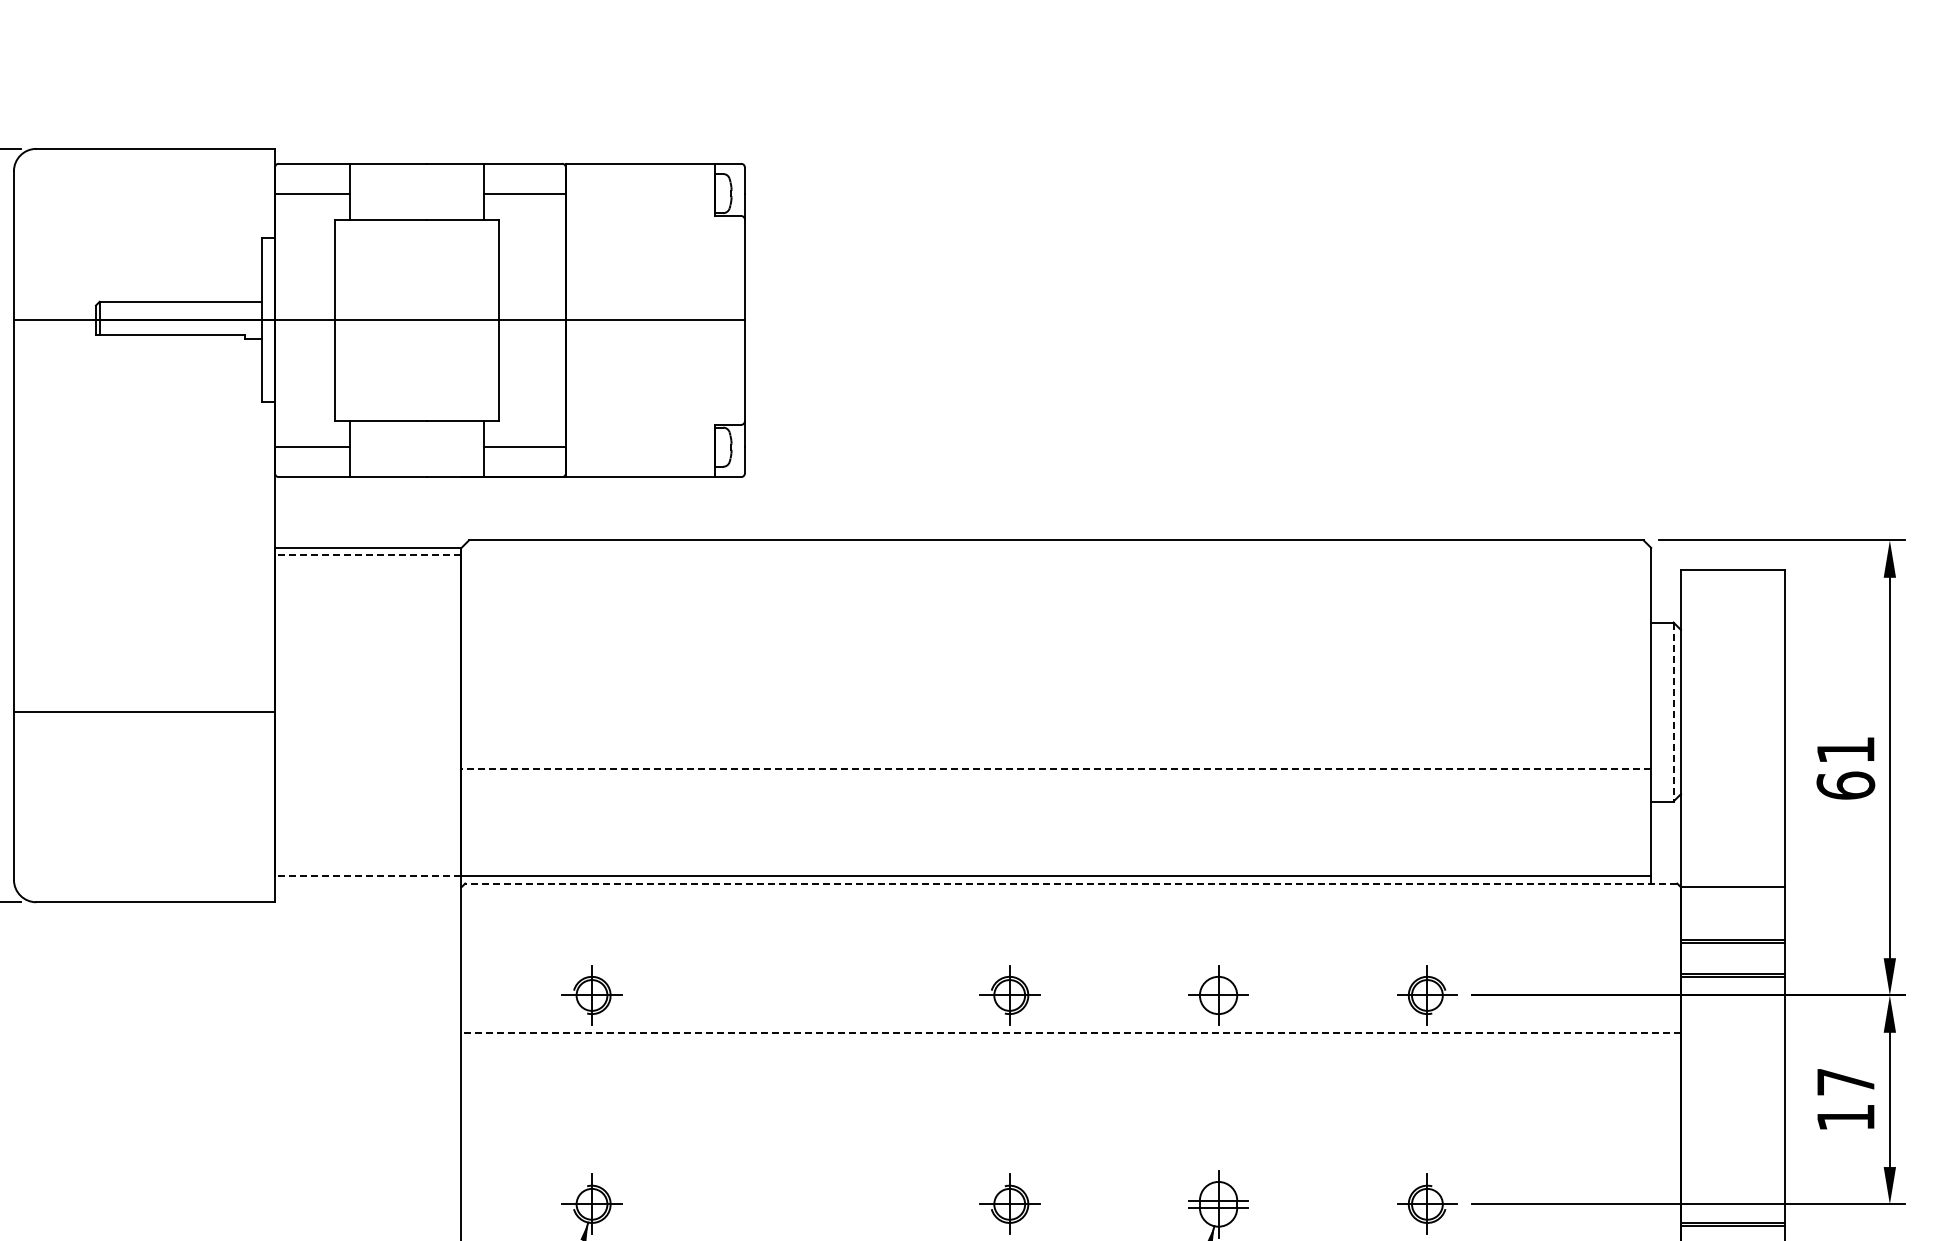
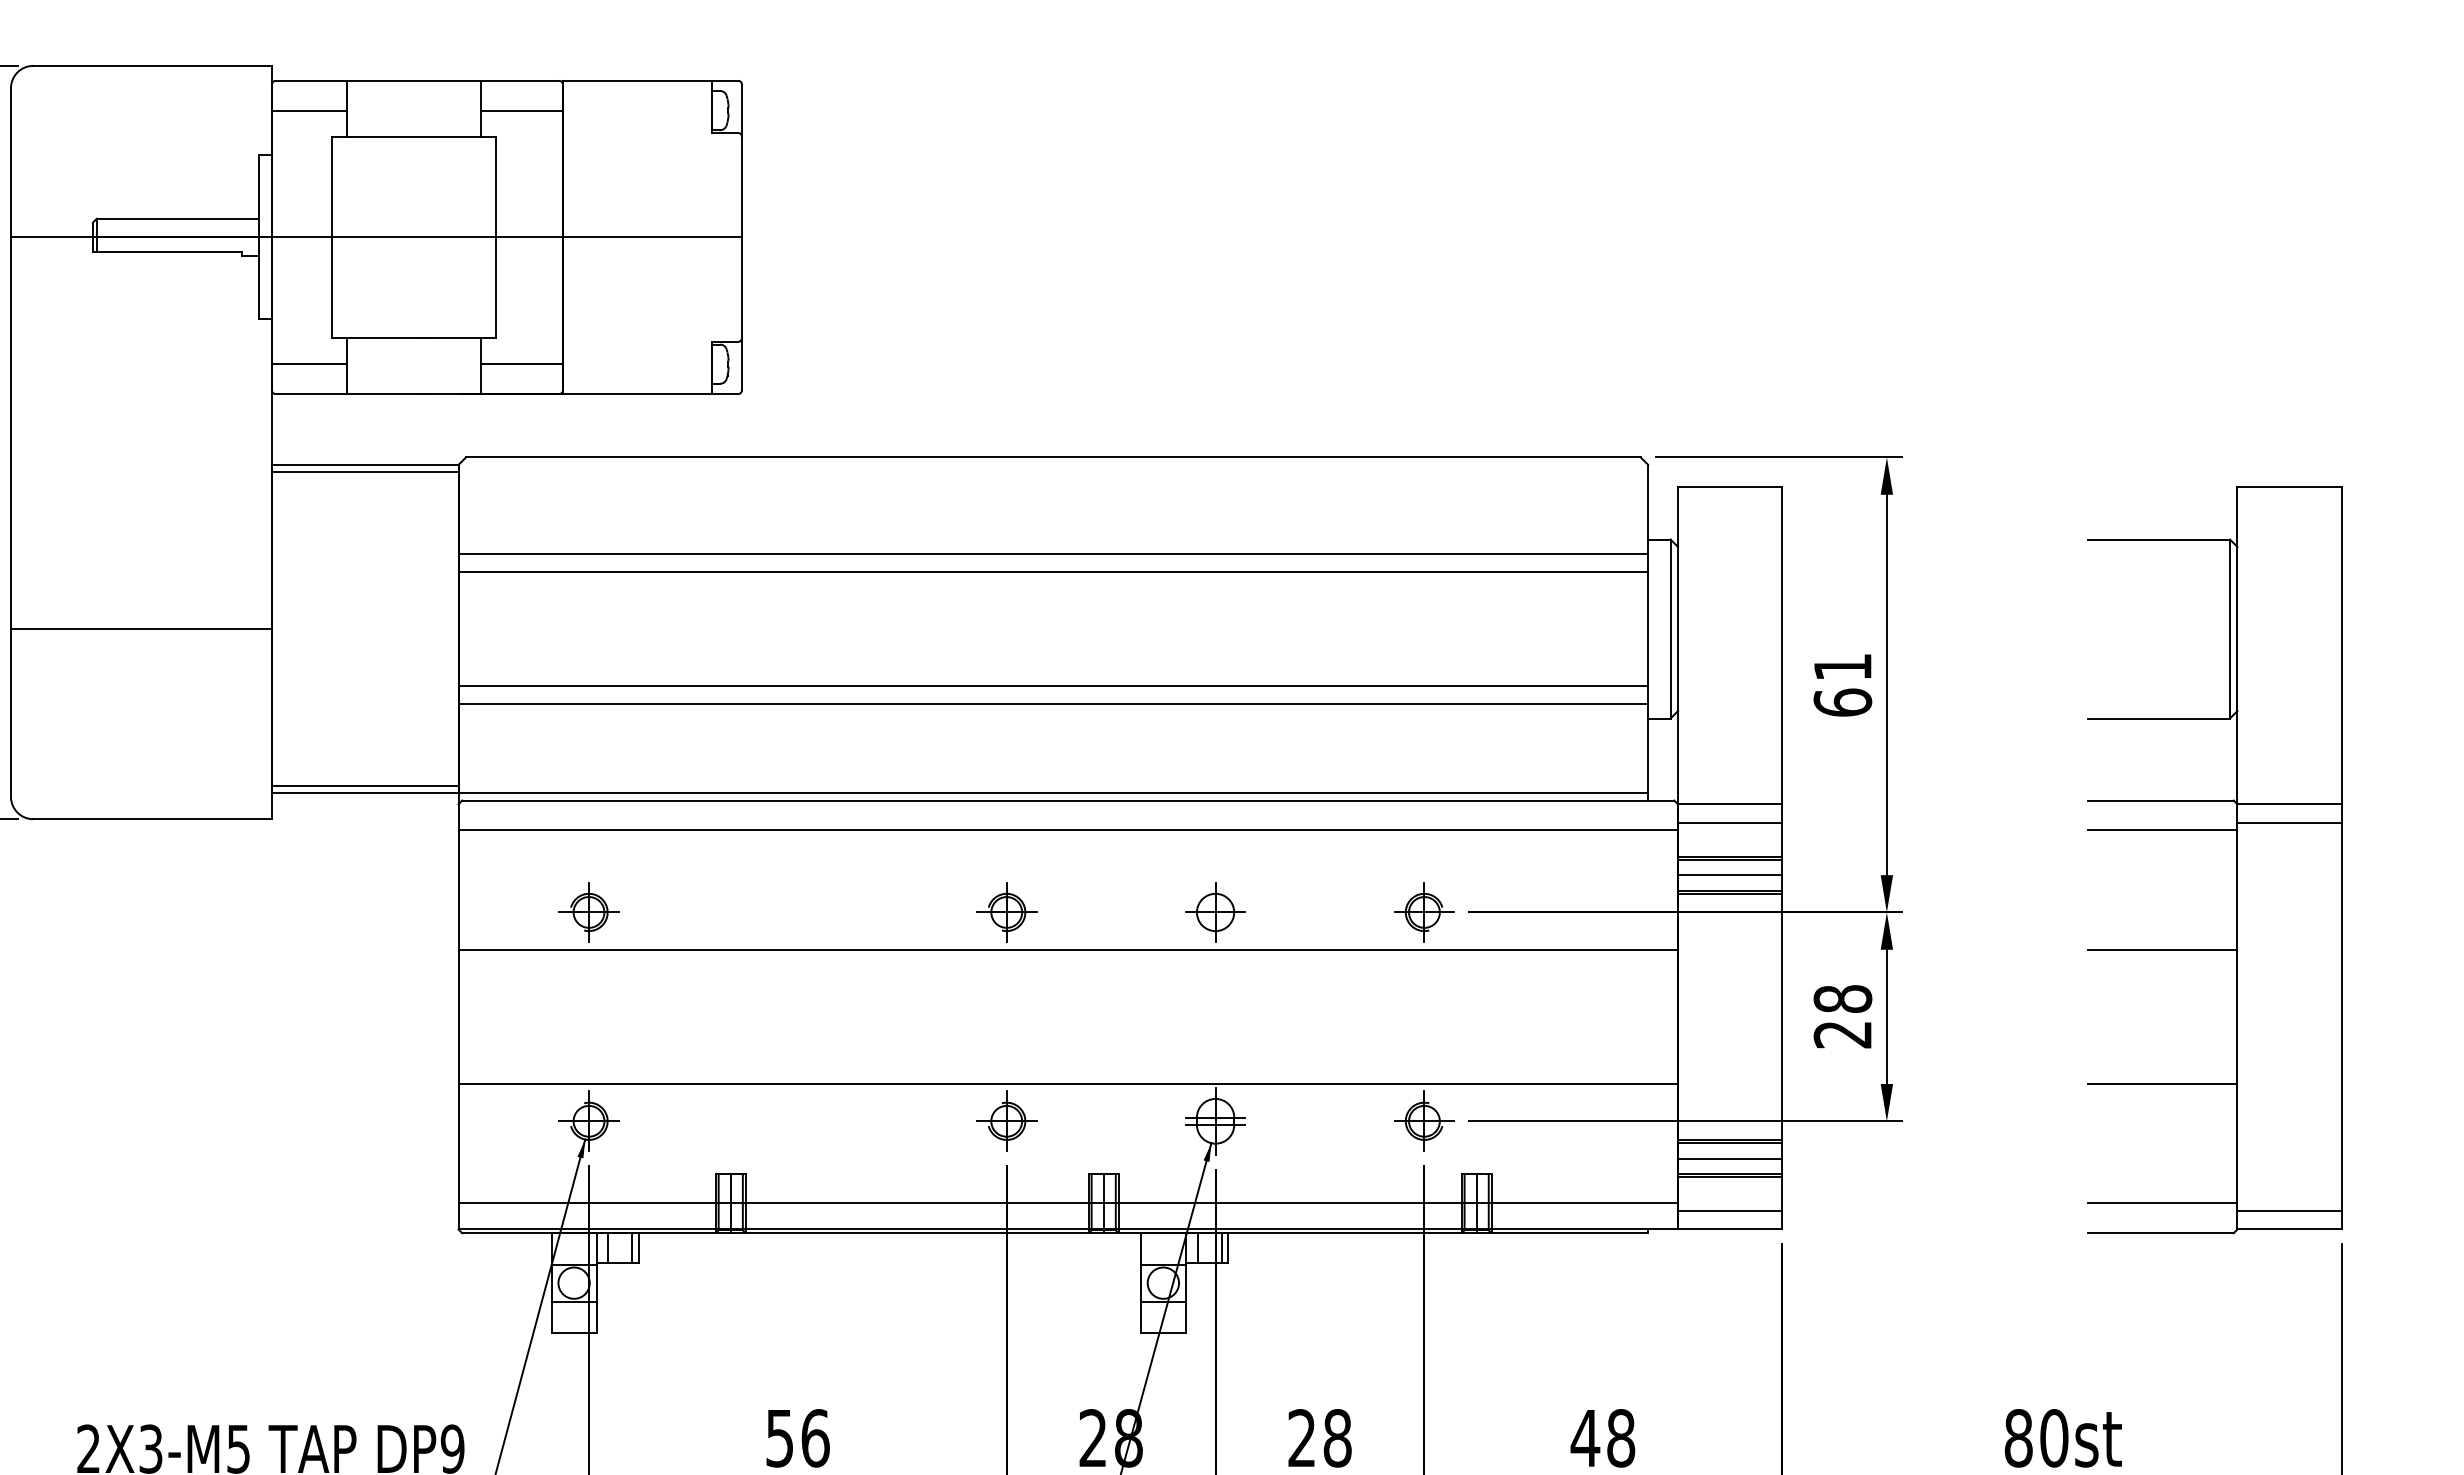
line: (367, 555) -> (364, 472), dashed -> solid
line: (1056, 637) -> (1053, 554), added
line: (1056, 655) -> (1053, 572), added
line: (1673, 712) -> (1670, 629), dashed -> solid
line: (1056, 768) -> (1053, 685), dashed -> solid
line: (1056, 786) -> (1053, 703), added
line: (368, 868) -> (365, 785), added
line: (367, 876) -> (364, 793), dashed -> solid
line: (1070, 883) -> (1067, 800), dashed -> solid
line: (1733, 905) -> (1730, 822), added
line: (1071, 913) -> (1068, 830), added
line: (1733, 958) -> (1730, 875), added
line: (1071, 1032) -> (1068, 949), dashed -> solid
text: (1845, 1099) -> (1842, 1016), 17 -> 28
line: (1071, 1167) -> (1068, 1084), added

